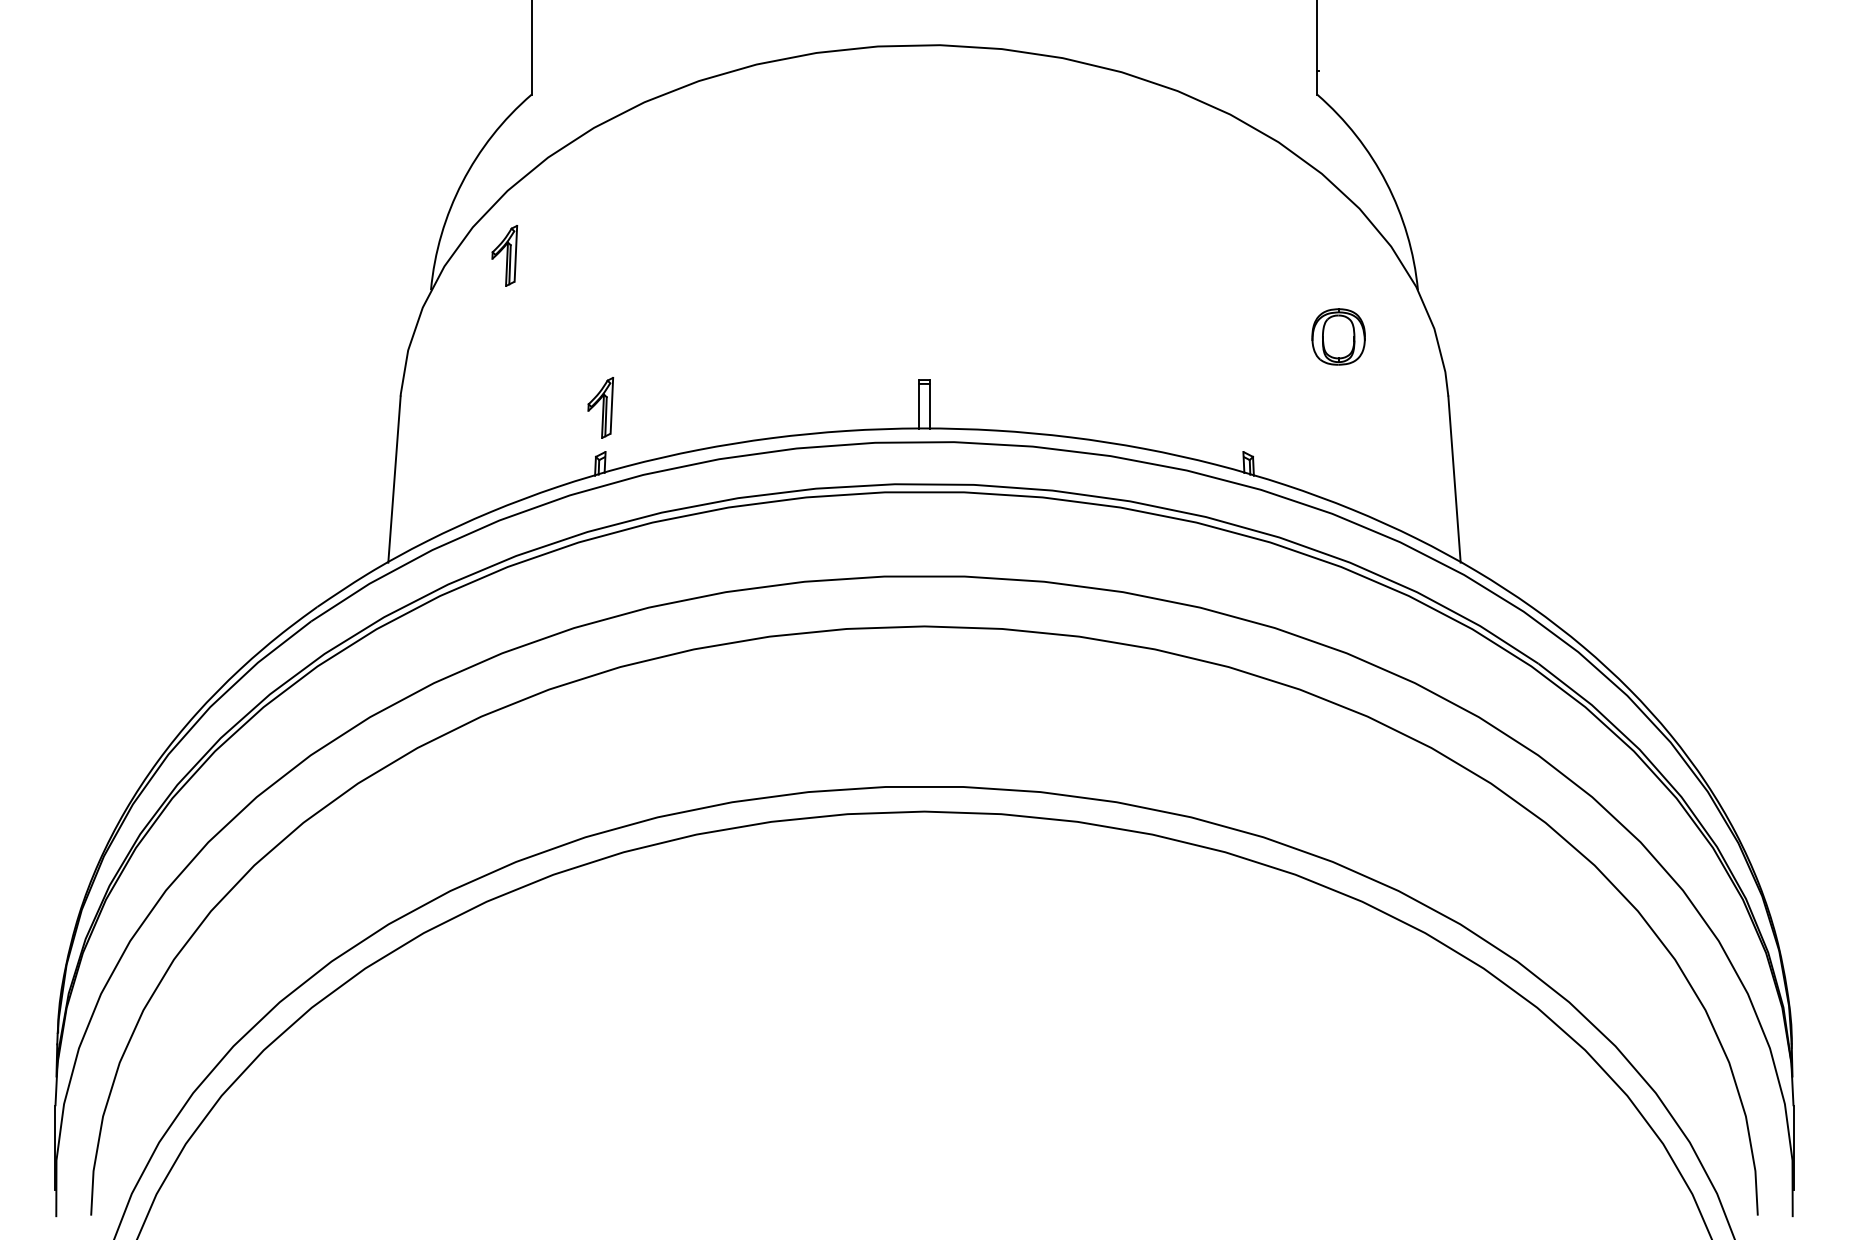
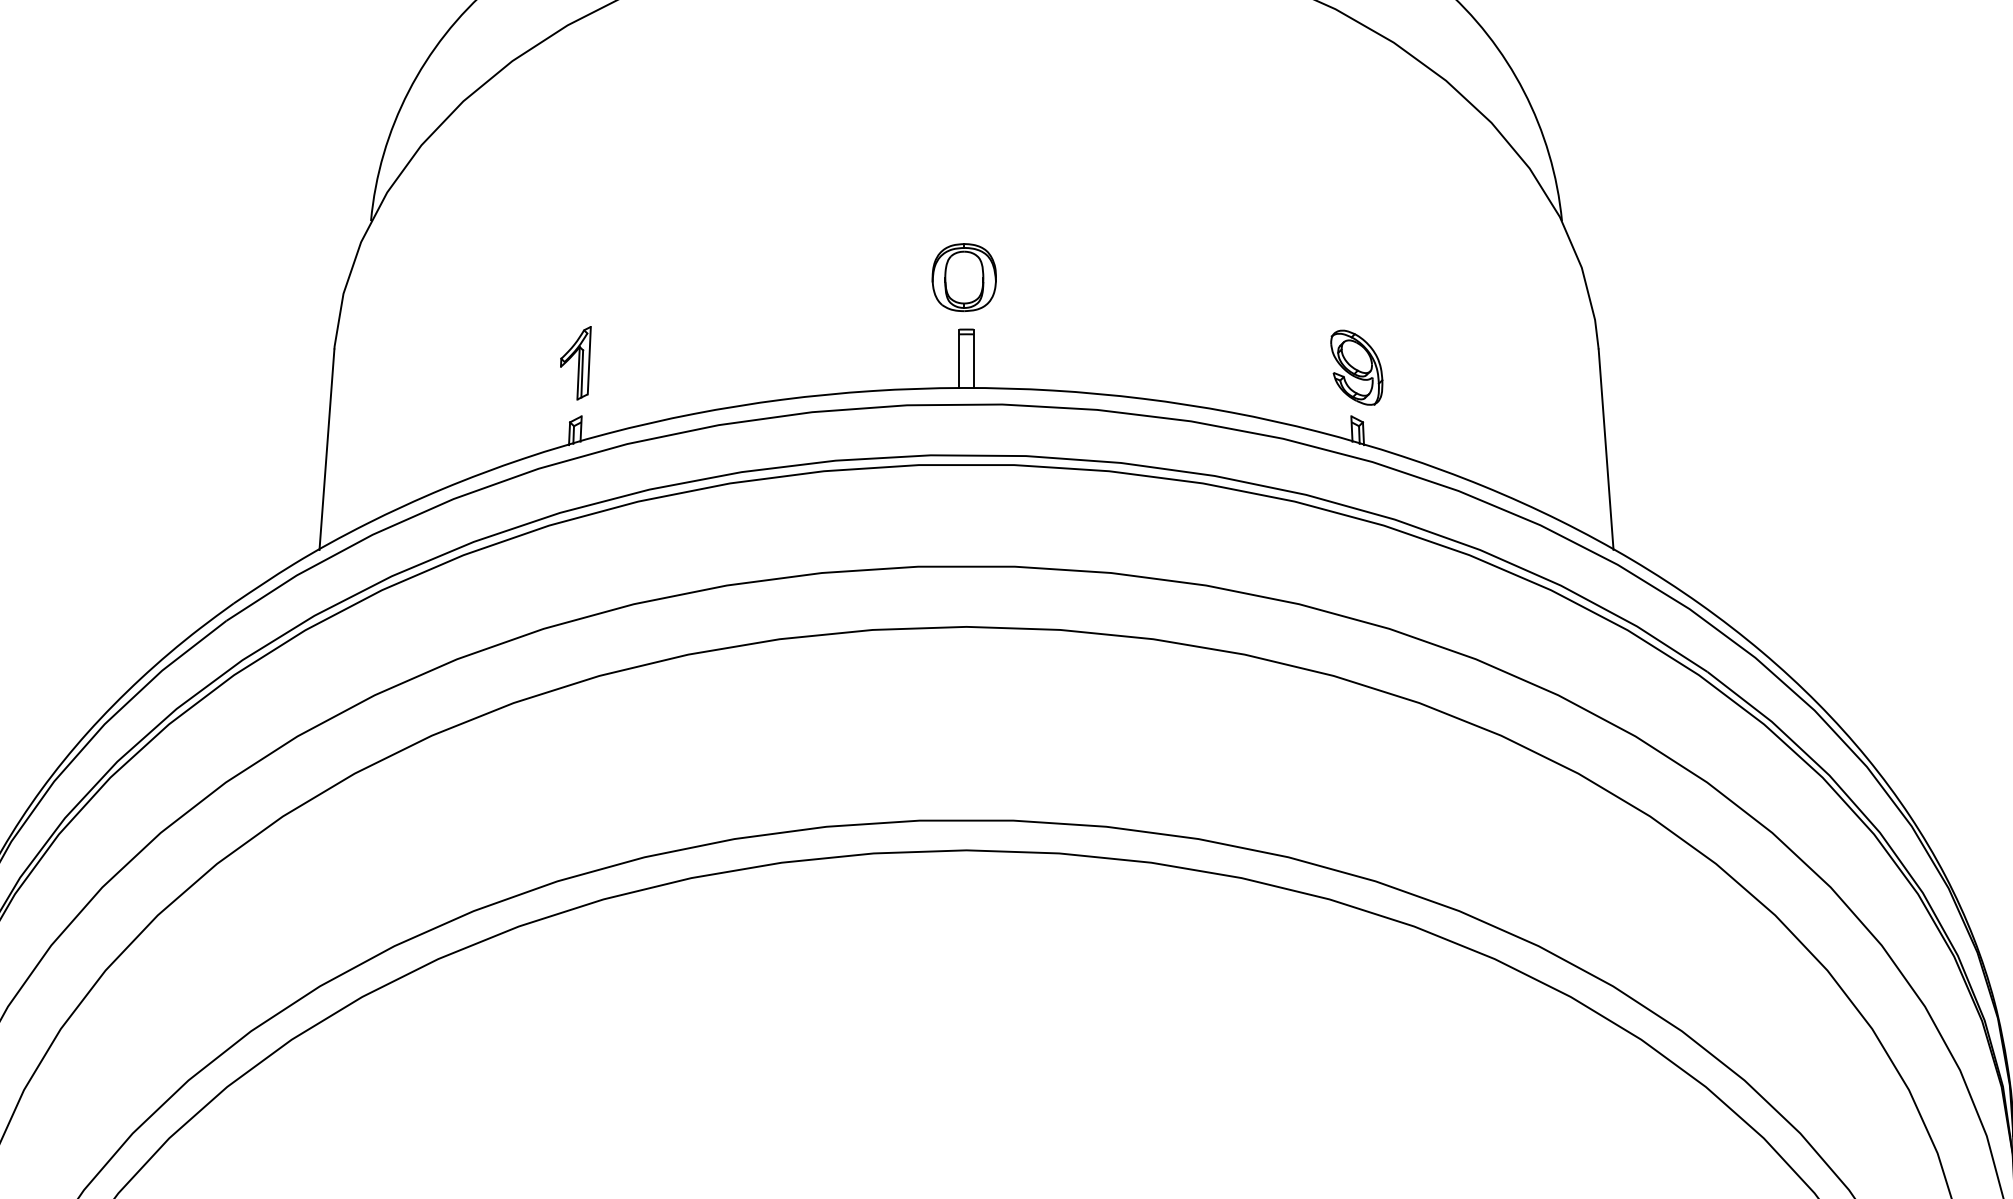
part: (504, 255) -> (459, 179), removed
part: (1338, 336) -> (964, 277), moved
part: (1247, 411) -> (1356, 367), added

